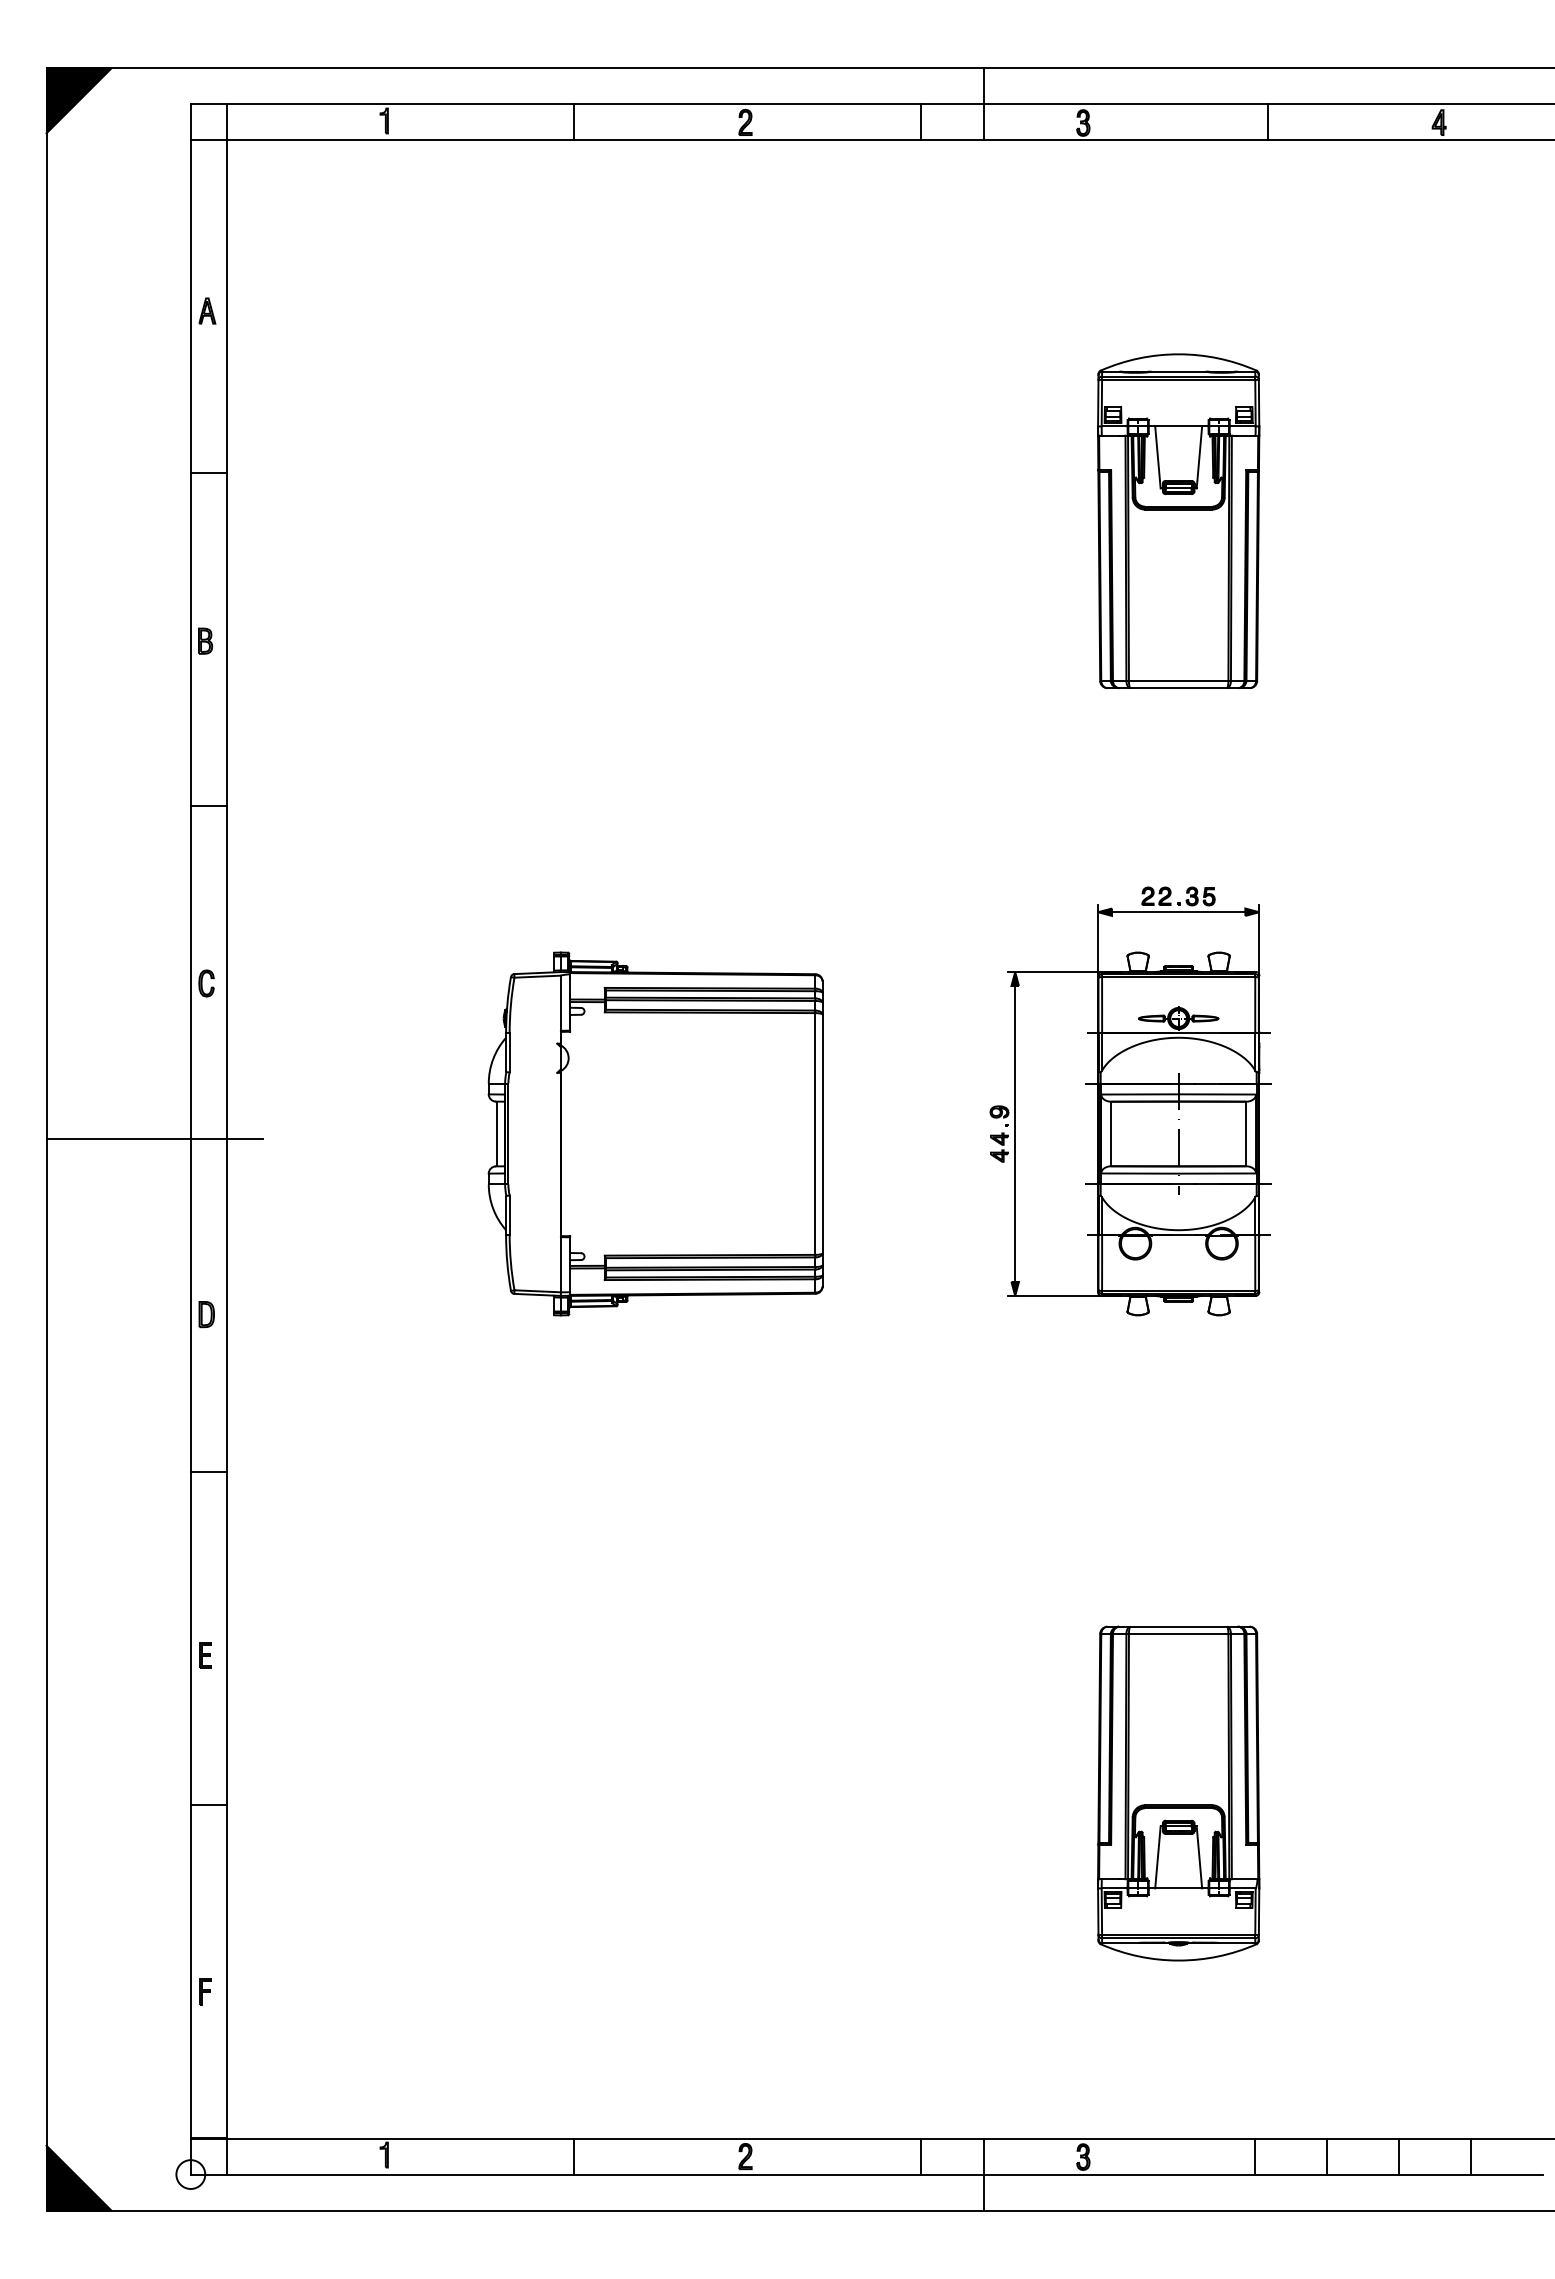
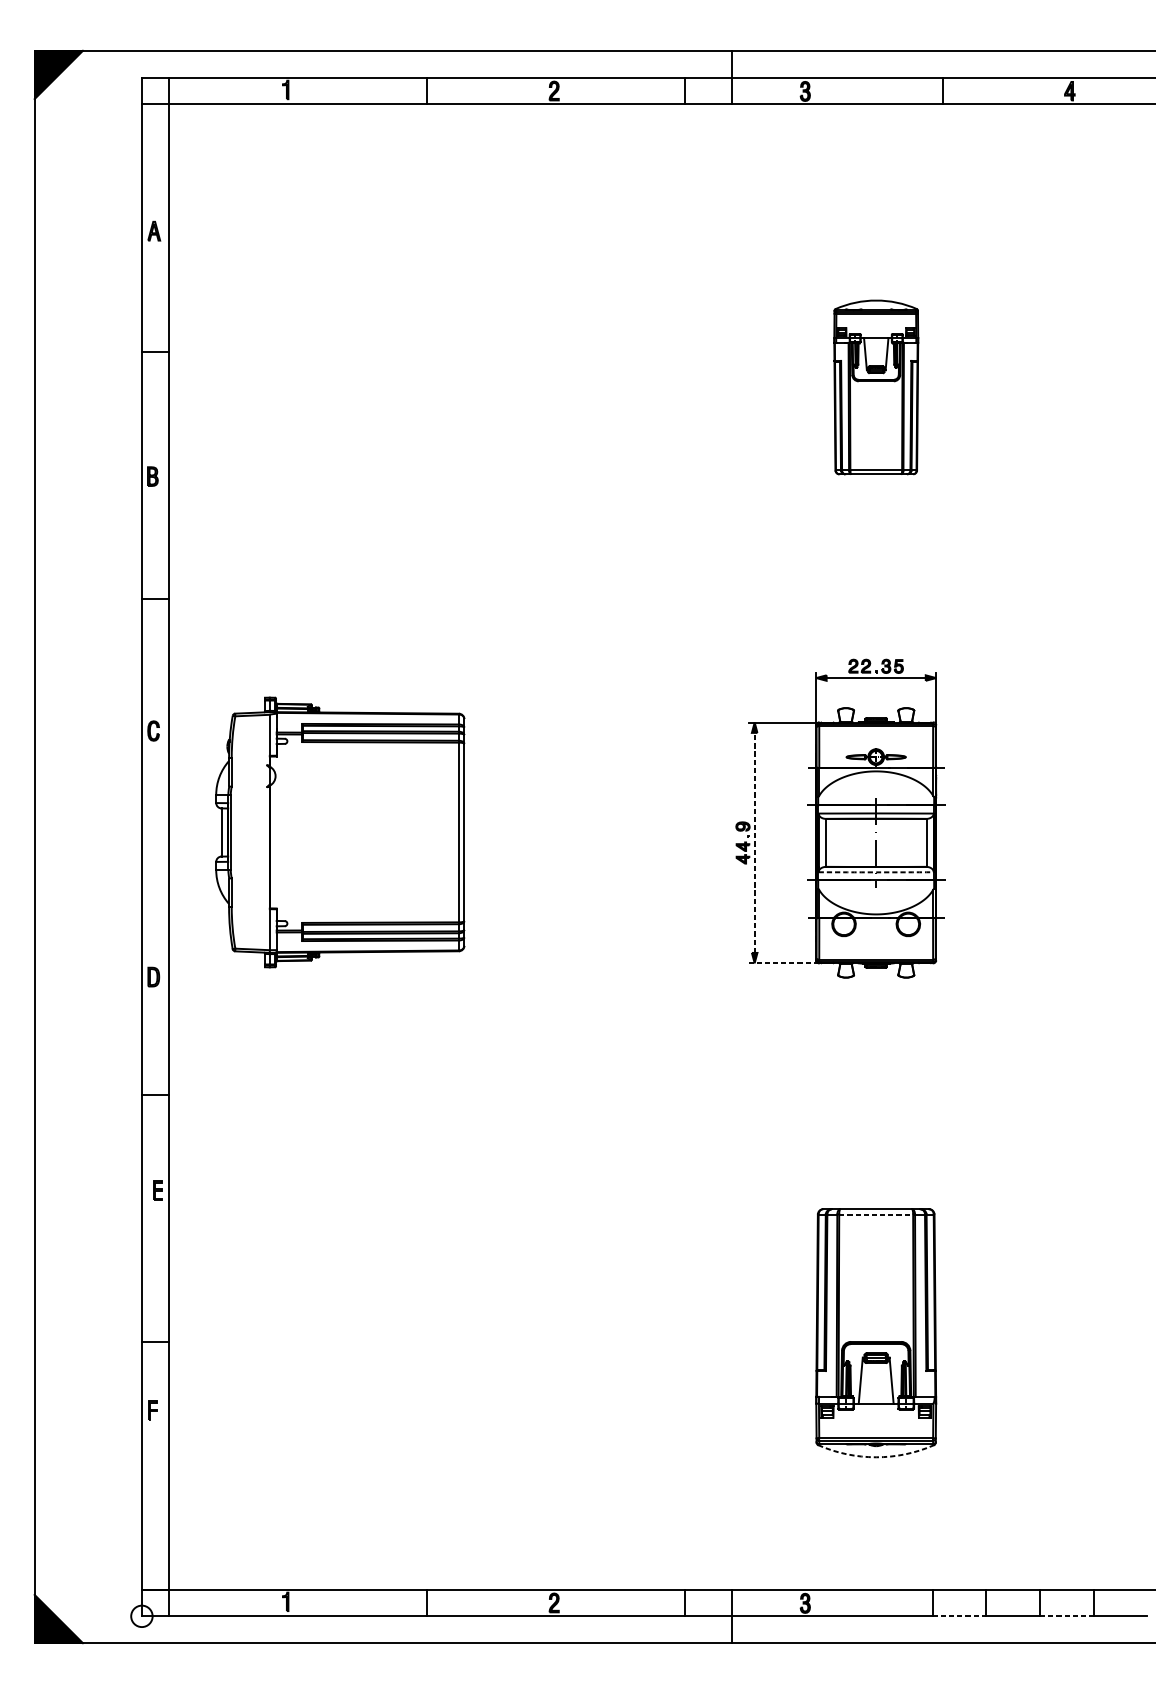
part: (1178, 520) -> (876, 386), size x0.7
part: (655, 1133) -> (340, 832), moved
line: (1015, 1134) -> (754, 843), solid -> dashed
line: (154, 1139) -> (114, 847), removed
arc: (1178, 1173) -> (876, 872), solid -> dashed
line: (1054, 1295) -> (783, 962), solid -> dashed
line: (1178, 1633) -> (876, 1214), solid -> dashed
part: (205, 1655) -> (158, 1190), moved
arc: (1178, 1960) -> (876, 1457), solid -> dashed
part: (205, 1991) -> (152, 1410), moved
line: (1291, 2174) -> (960, 1616), solid -> dashed
line: (1435, 2174) -> (1067, 1616), solid -> dashed

